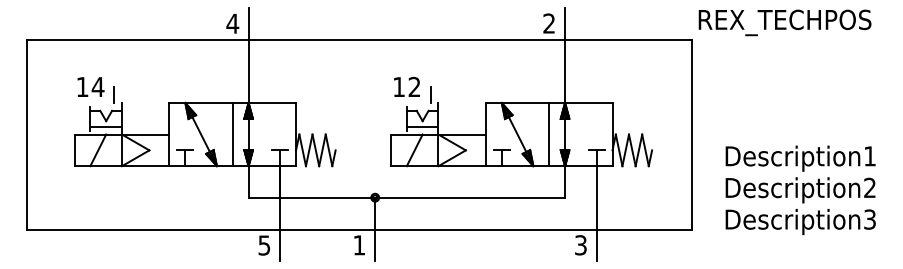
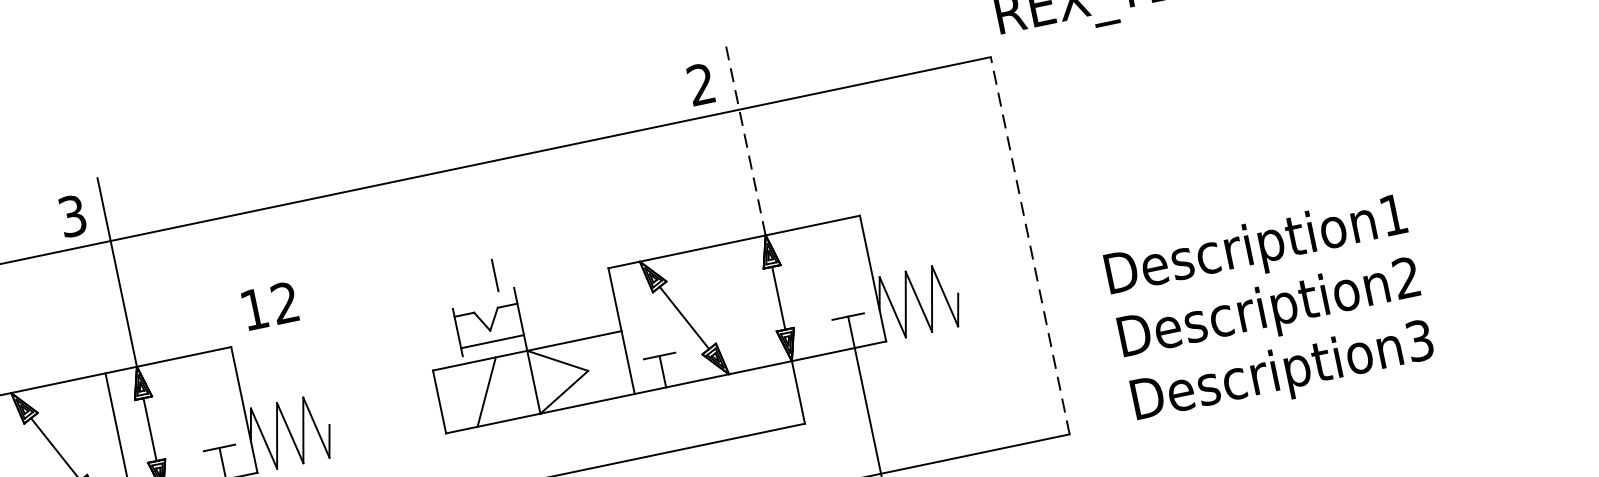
text: (232, 23) -> (71, 215), 4 -> 3
line: (565, 54) -> (746, 139), solid -> dashed
text: (406, 86) -> (268, 305), moved
line: (549, 134) -> (747, 304), removed
line: (691, 134) -> (1029, 245), solid -> dashed

